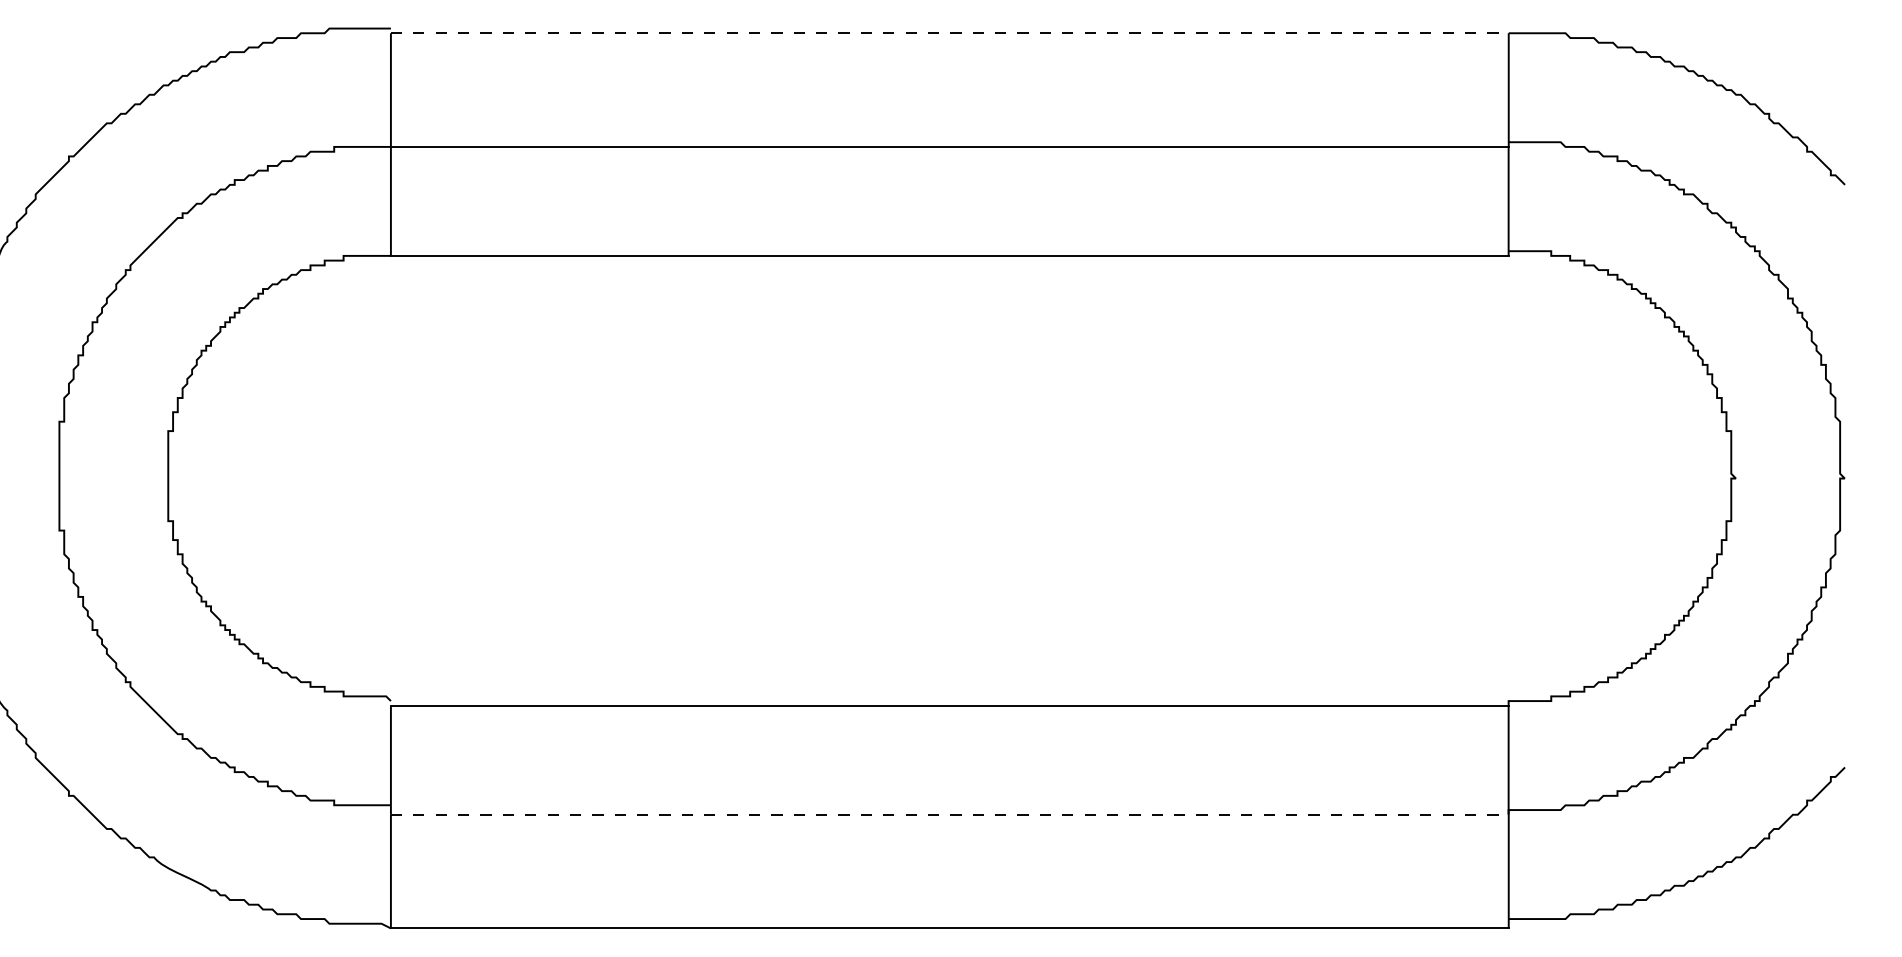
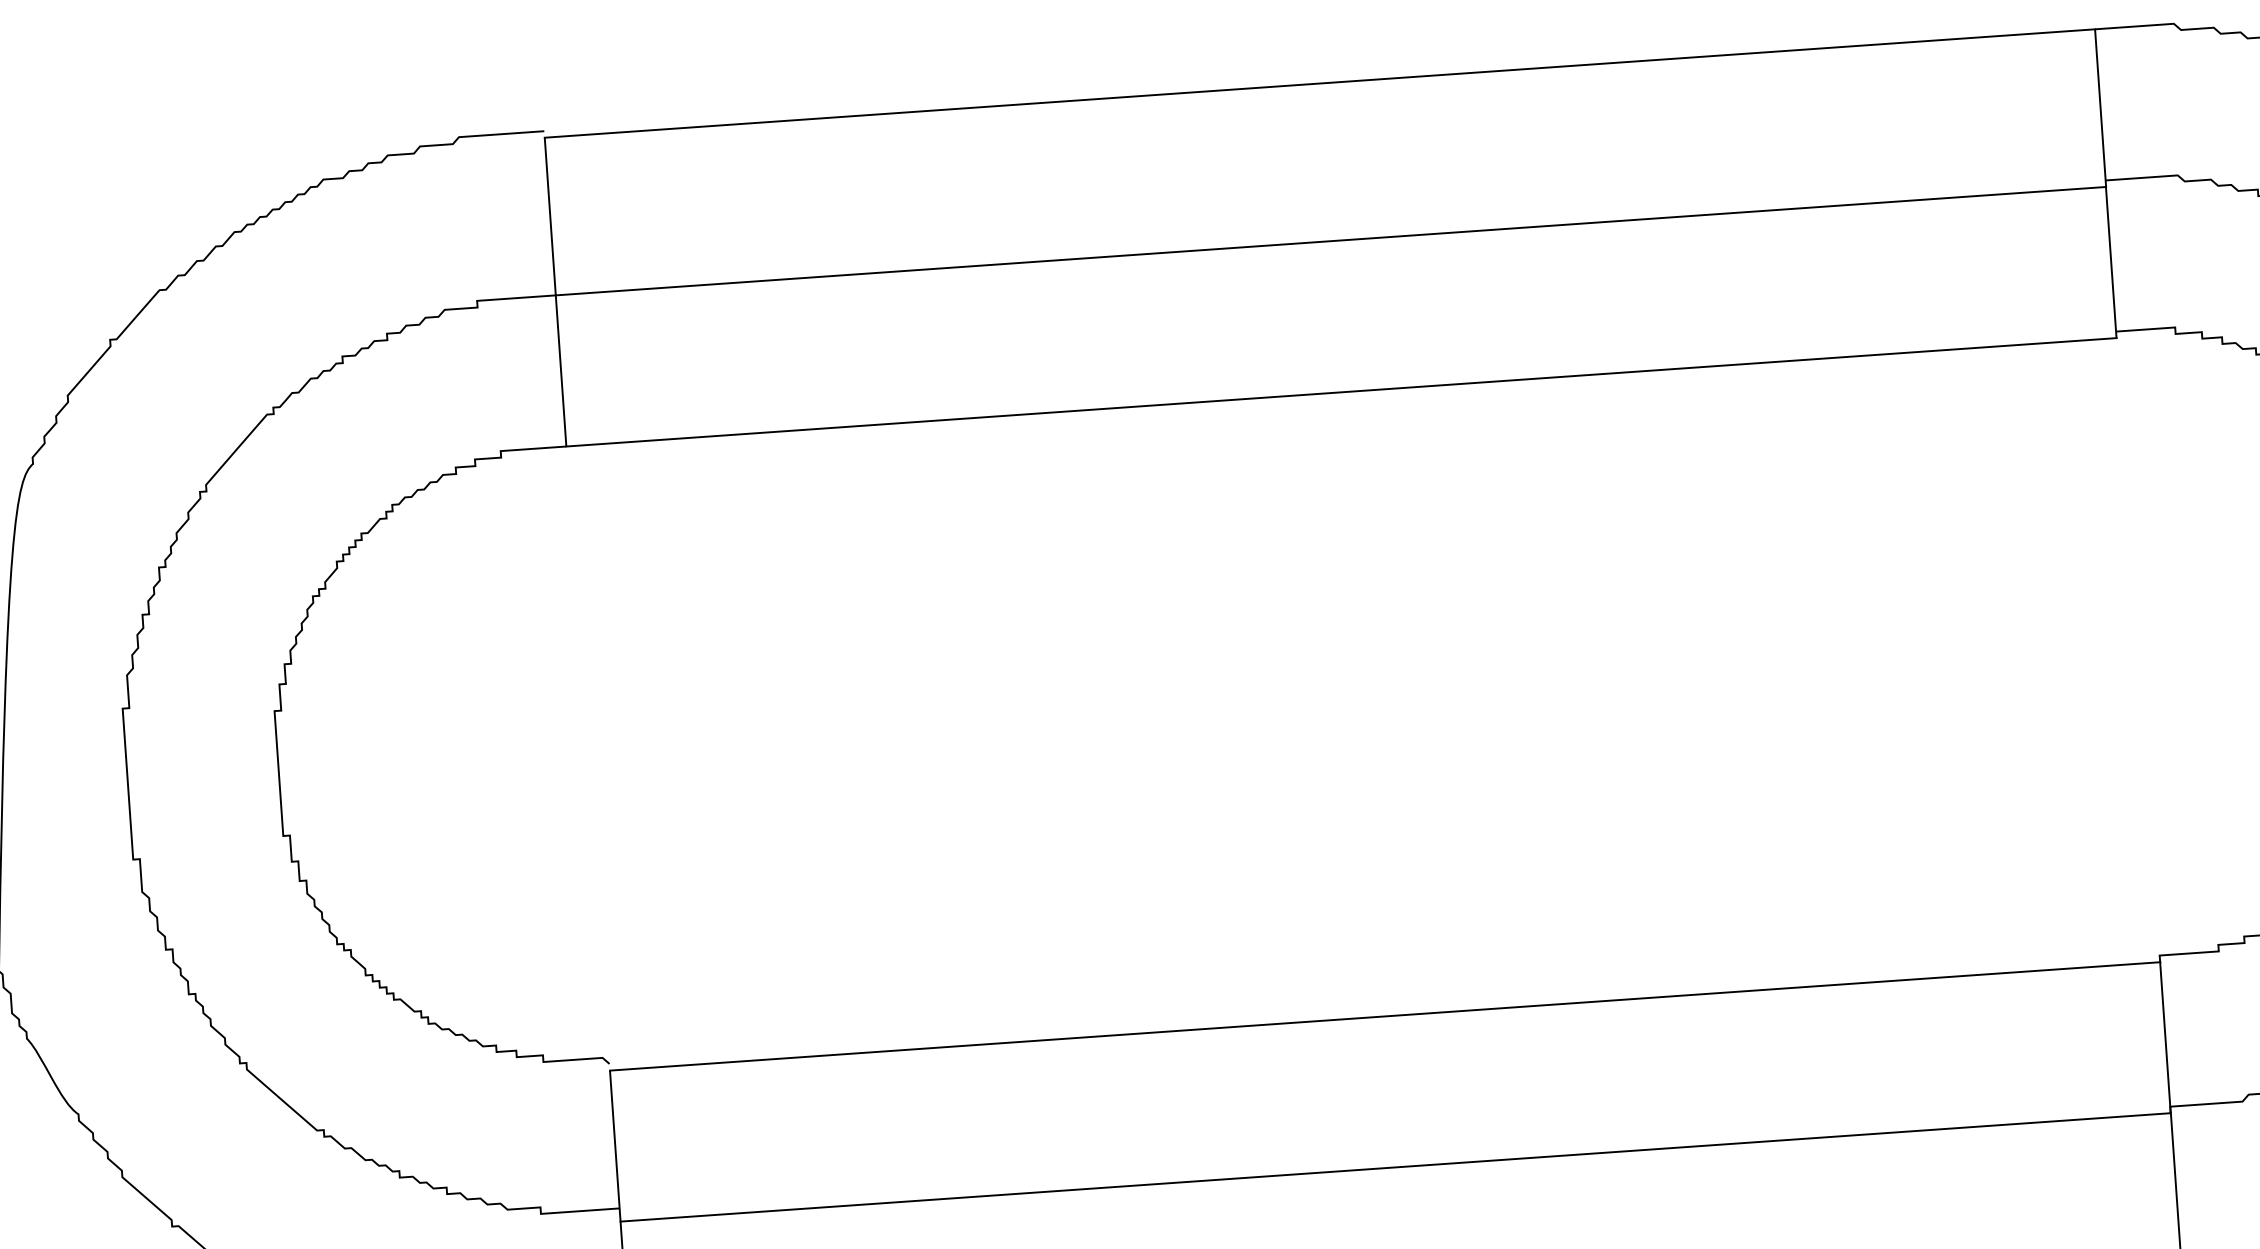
line: (949, 33) -> (1319, 83), dashed -> solid
line: (949, 814) -> (1395, 1167), dashed -> solid

